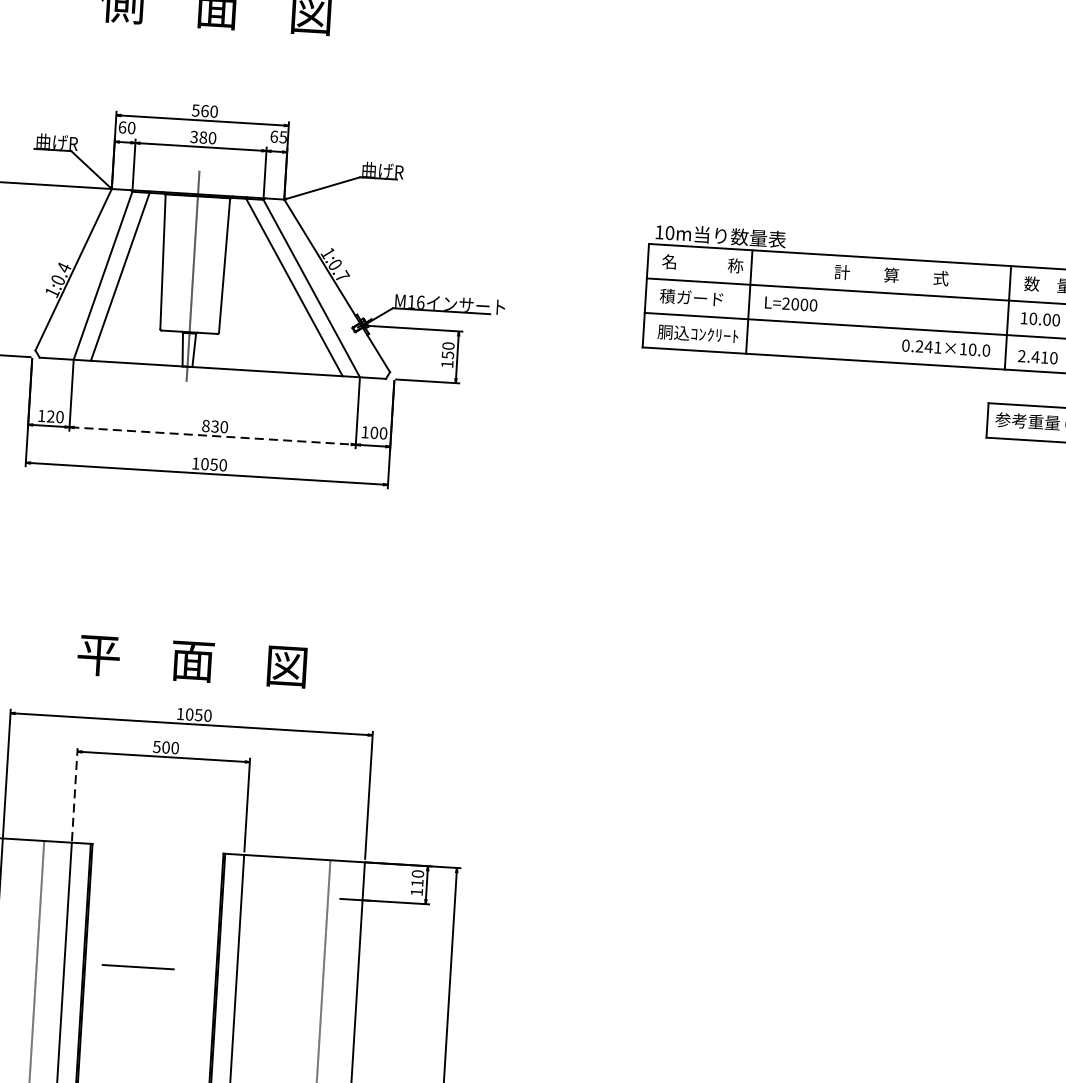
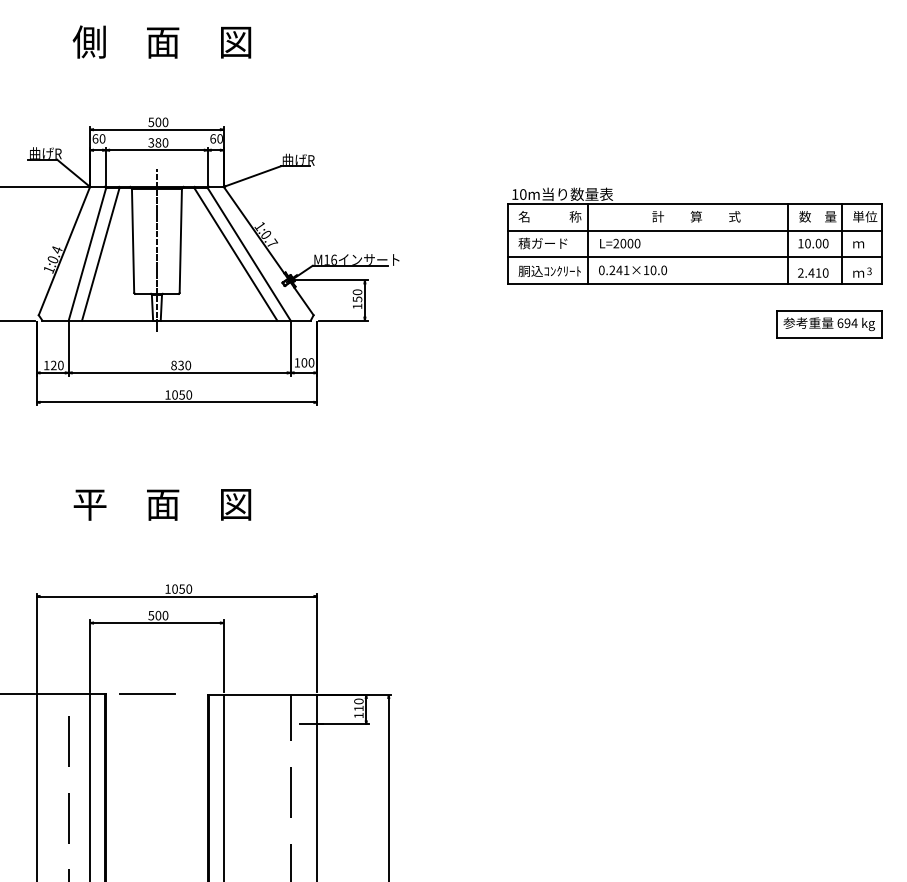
text: (205, 110) -> (158, 121), 560 -> 500
text: (282, 136) -> (219, 138), 65 -> 60
text: (946, 348) -> (633, 270), moved
line: (213, 435) -> (180, 372), dashed -> solid
text: (192, 660) -> (162, 504), moved
line: (75, 794) -> (90, 656), dashed -> solid
line: (138, 967) -> (147, 693), moved

